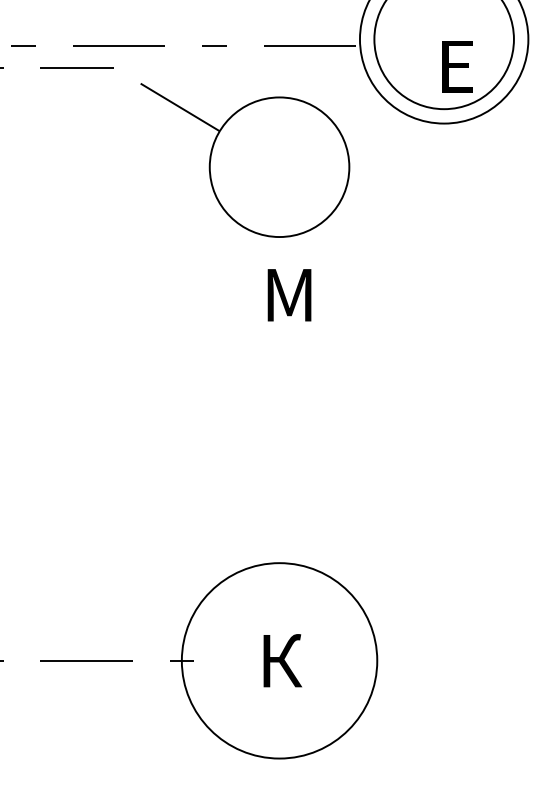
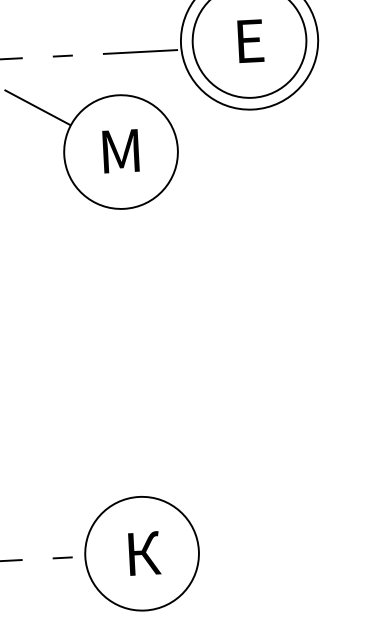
text: (457, 66) -> (250, 41), moved
text: (289, 295) -> (120, 151), moved
circle: (279, 660) -> (142, 553), size x0.71

